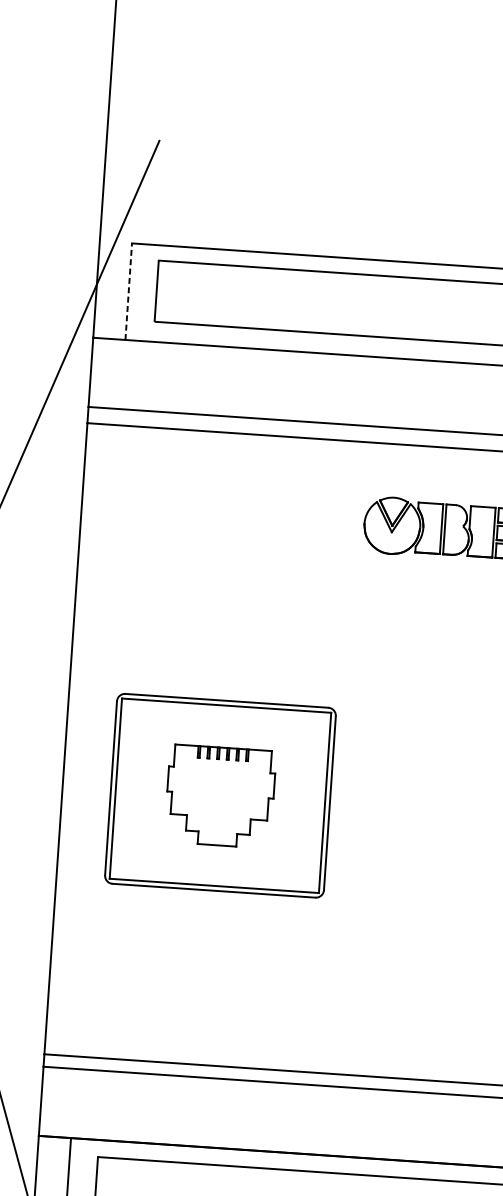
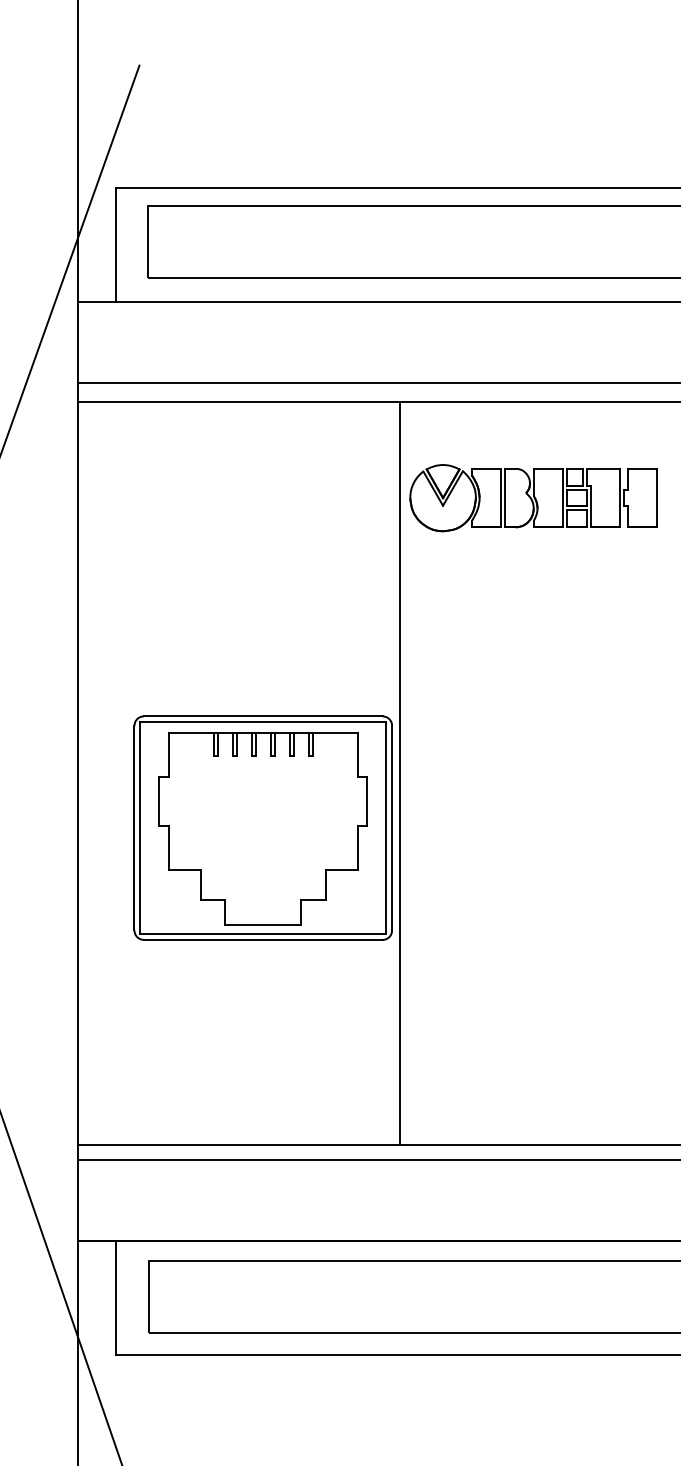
line: (128, 291) -> (115, 244), dashed -> solid
line: (339, 757) -> (399, 773), added
part: (219, 796) -> (262, 828), size x1.67

